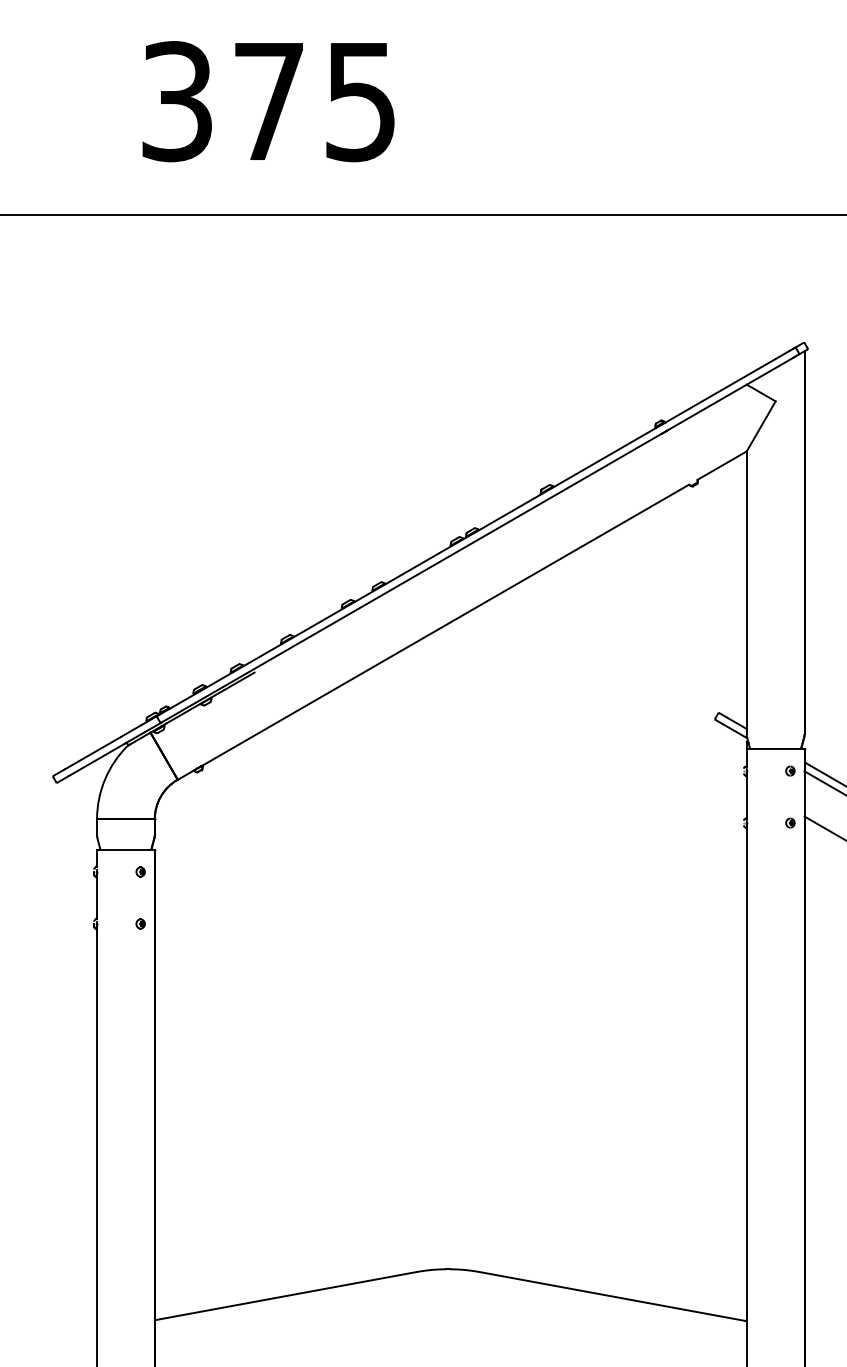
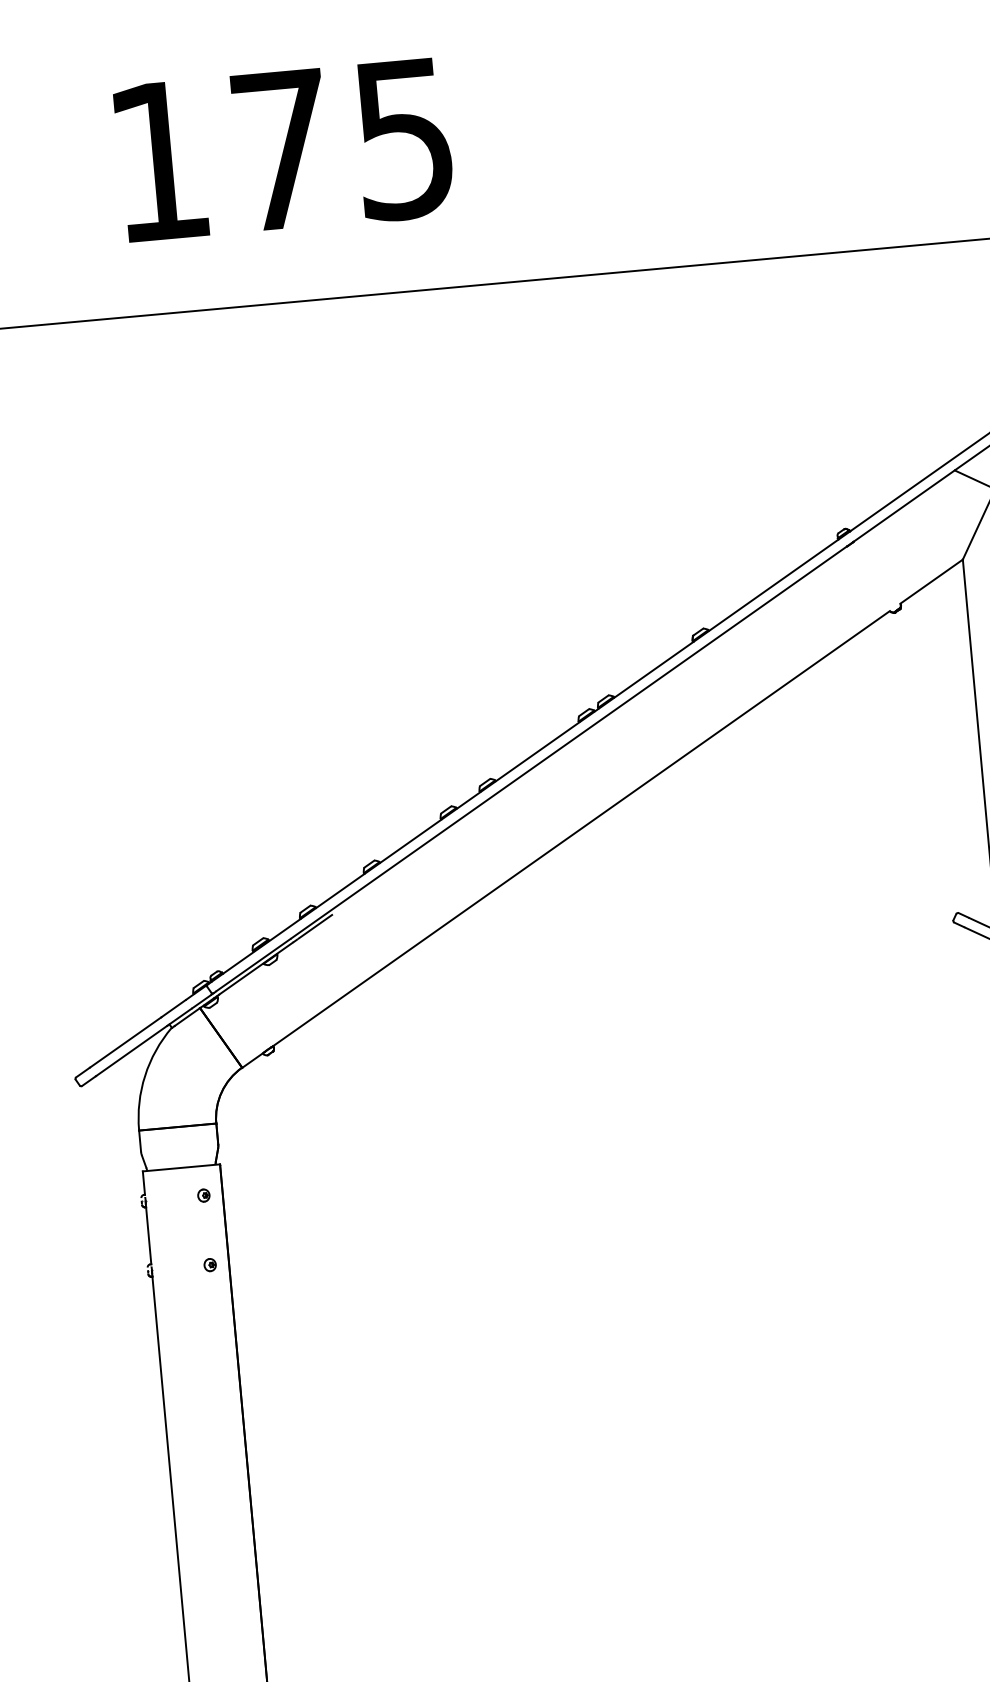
text: (176, 101) -> (158, 161), 375 -> 175

